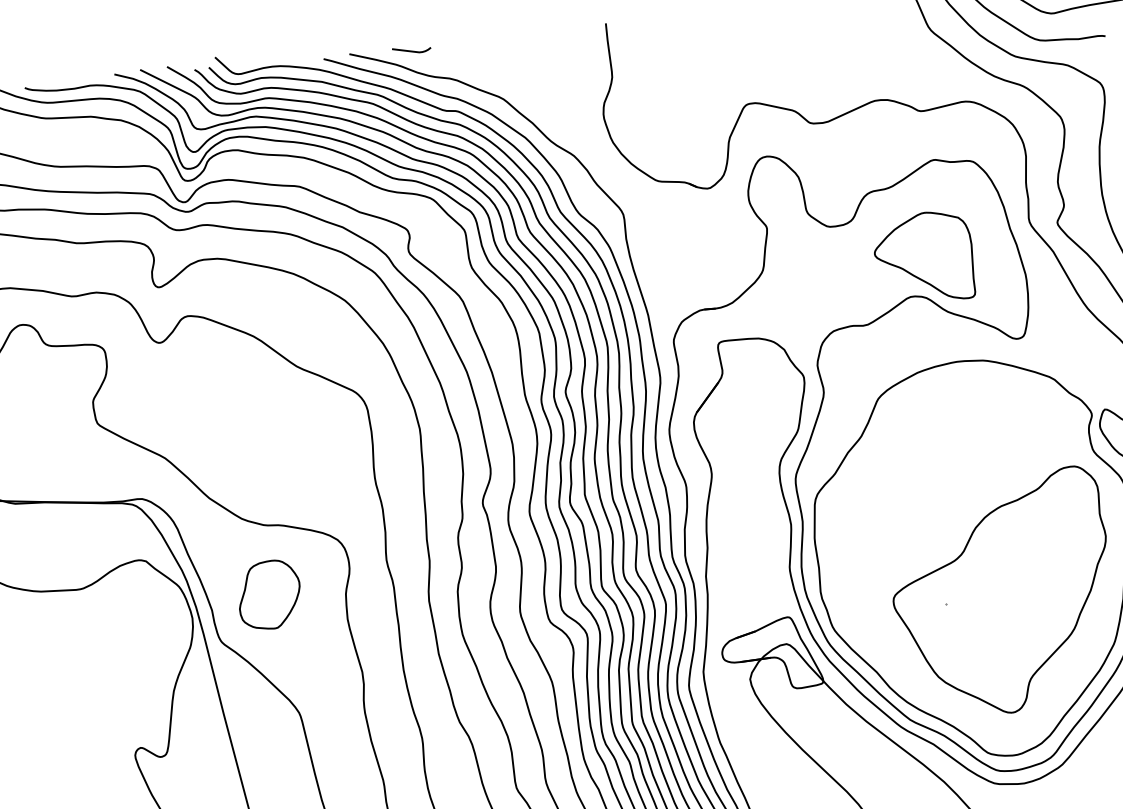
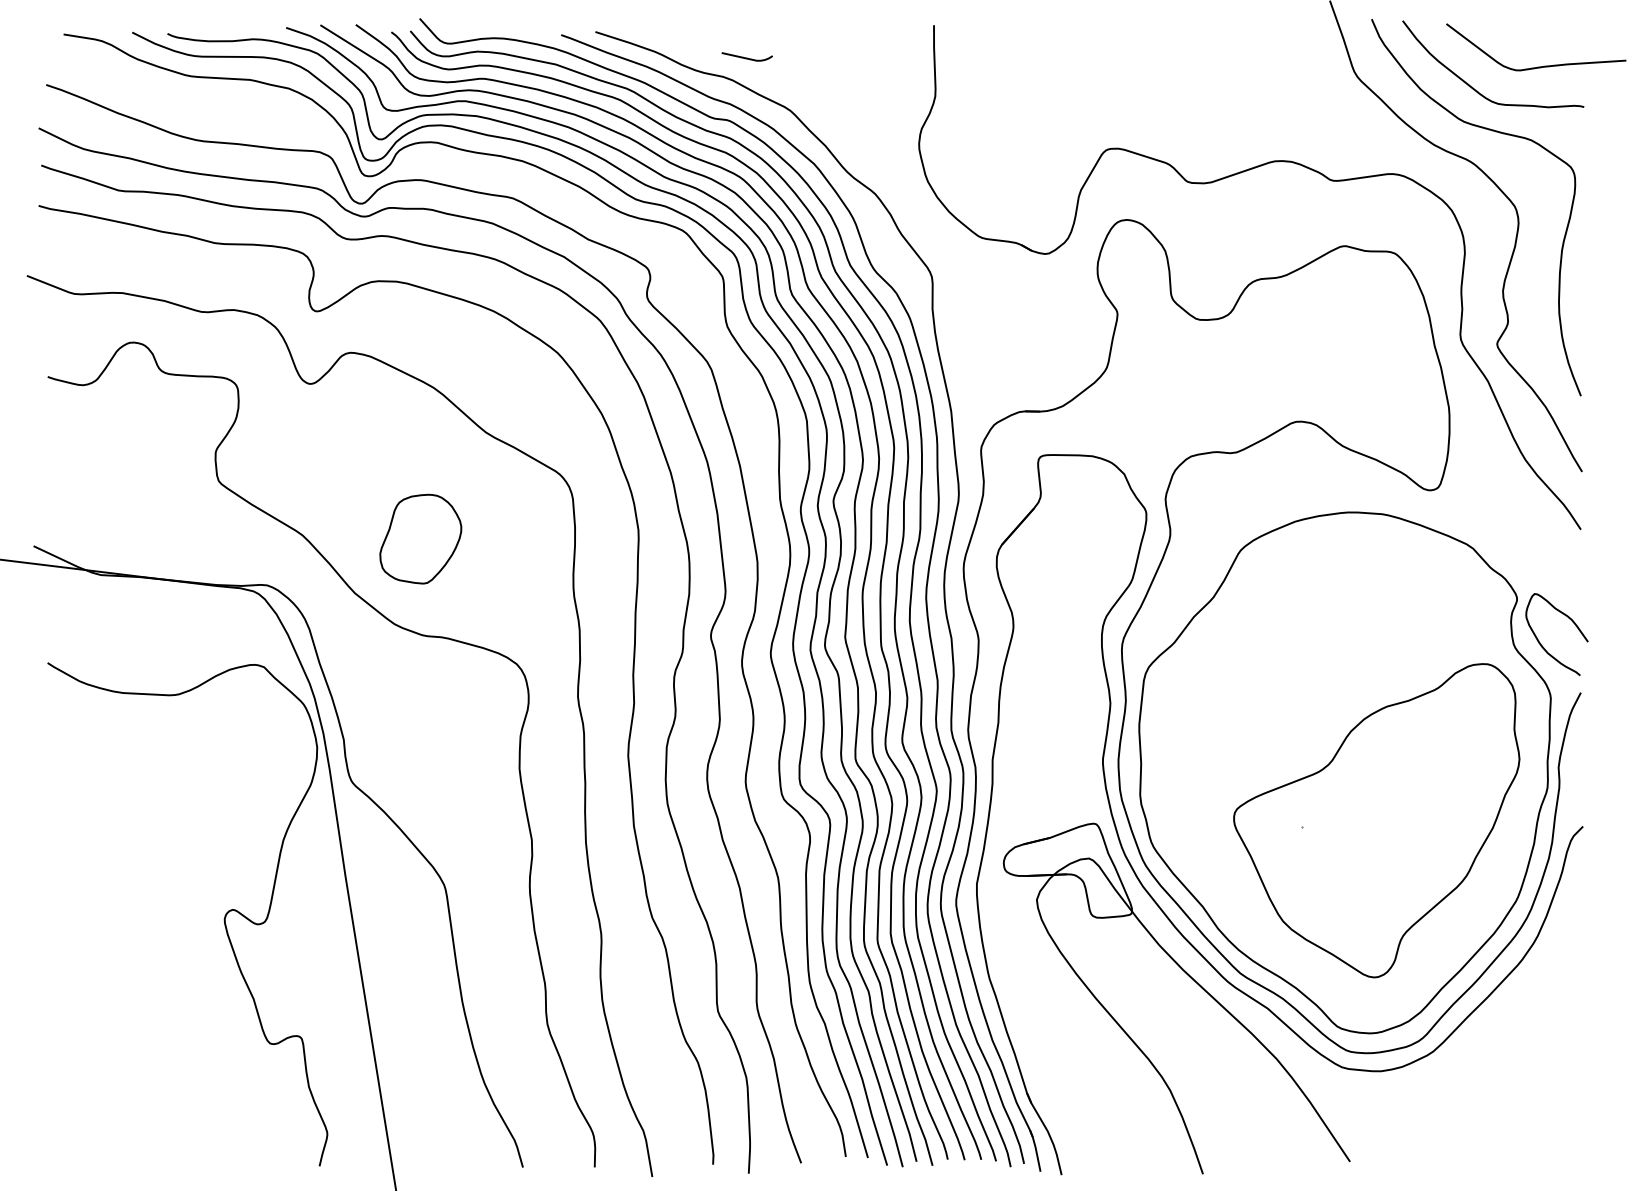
curve: (411, 50) -> (746, 57), moved
part: (923, 257) -> (1318, 371), removed
part: (269, 594) -> (420, 538), moved

